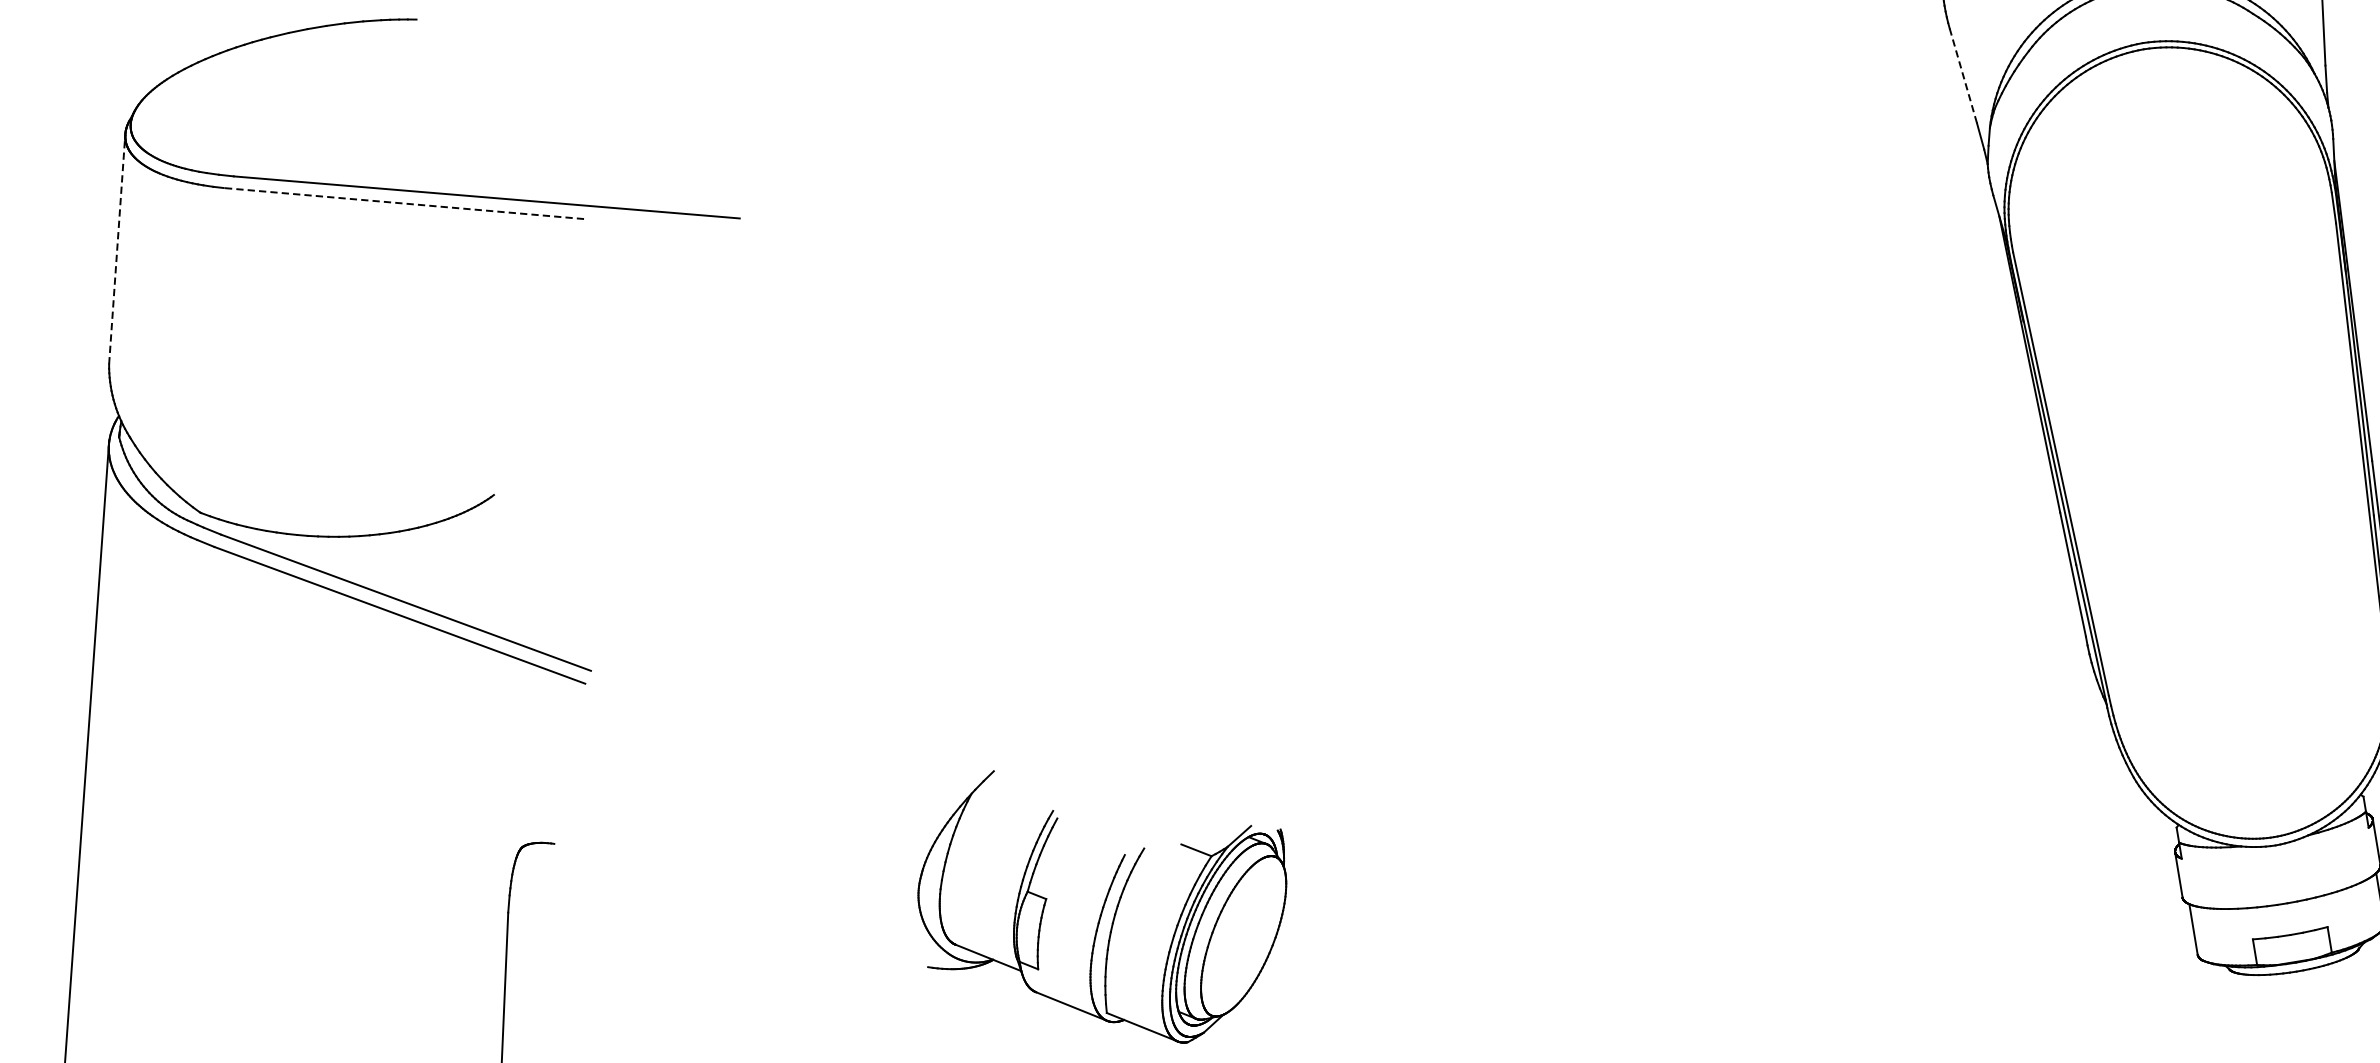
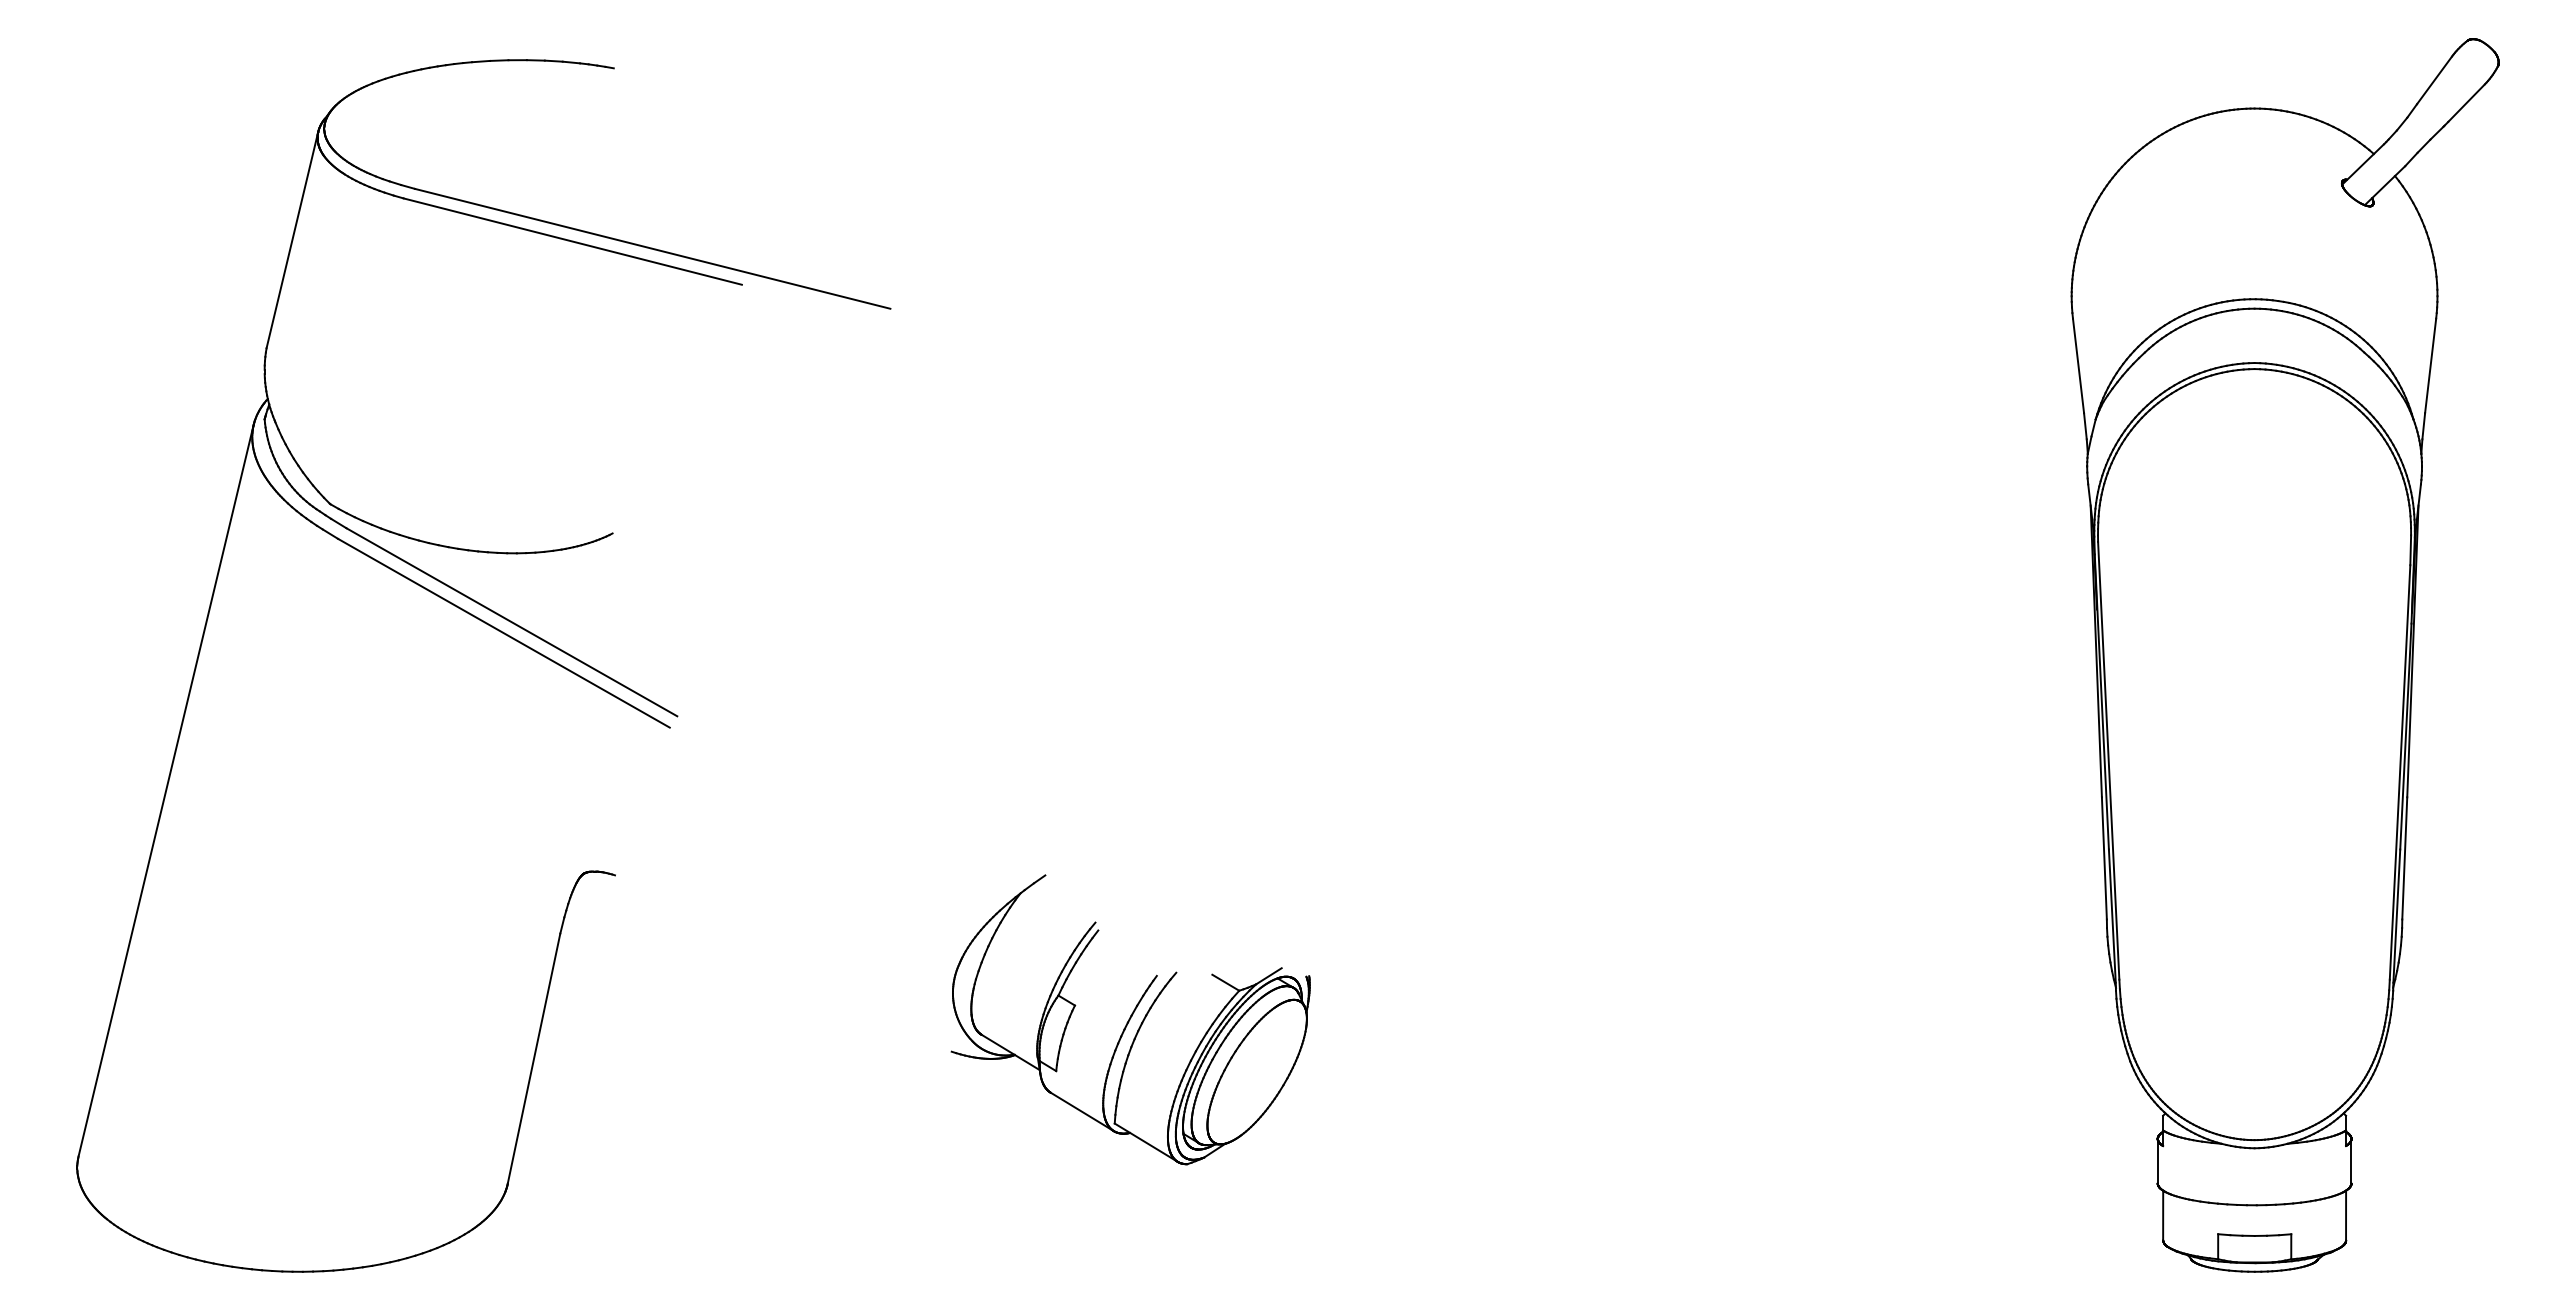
line: (1963, 75) -> (2078, 365), dashed -> solid
line: (403, 203) -> (572, 241), dashed -> solid
line: (117, 249) -> (292, 240), dashed -> solid

